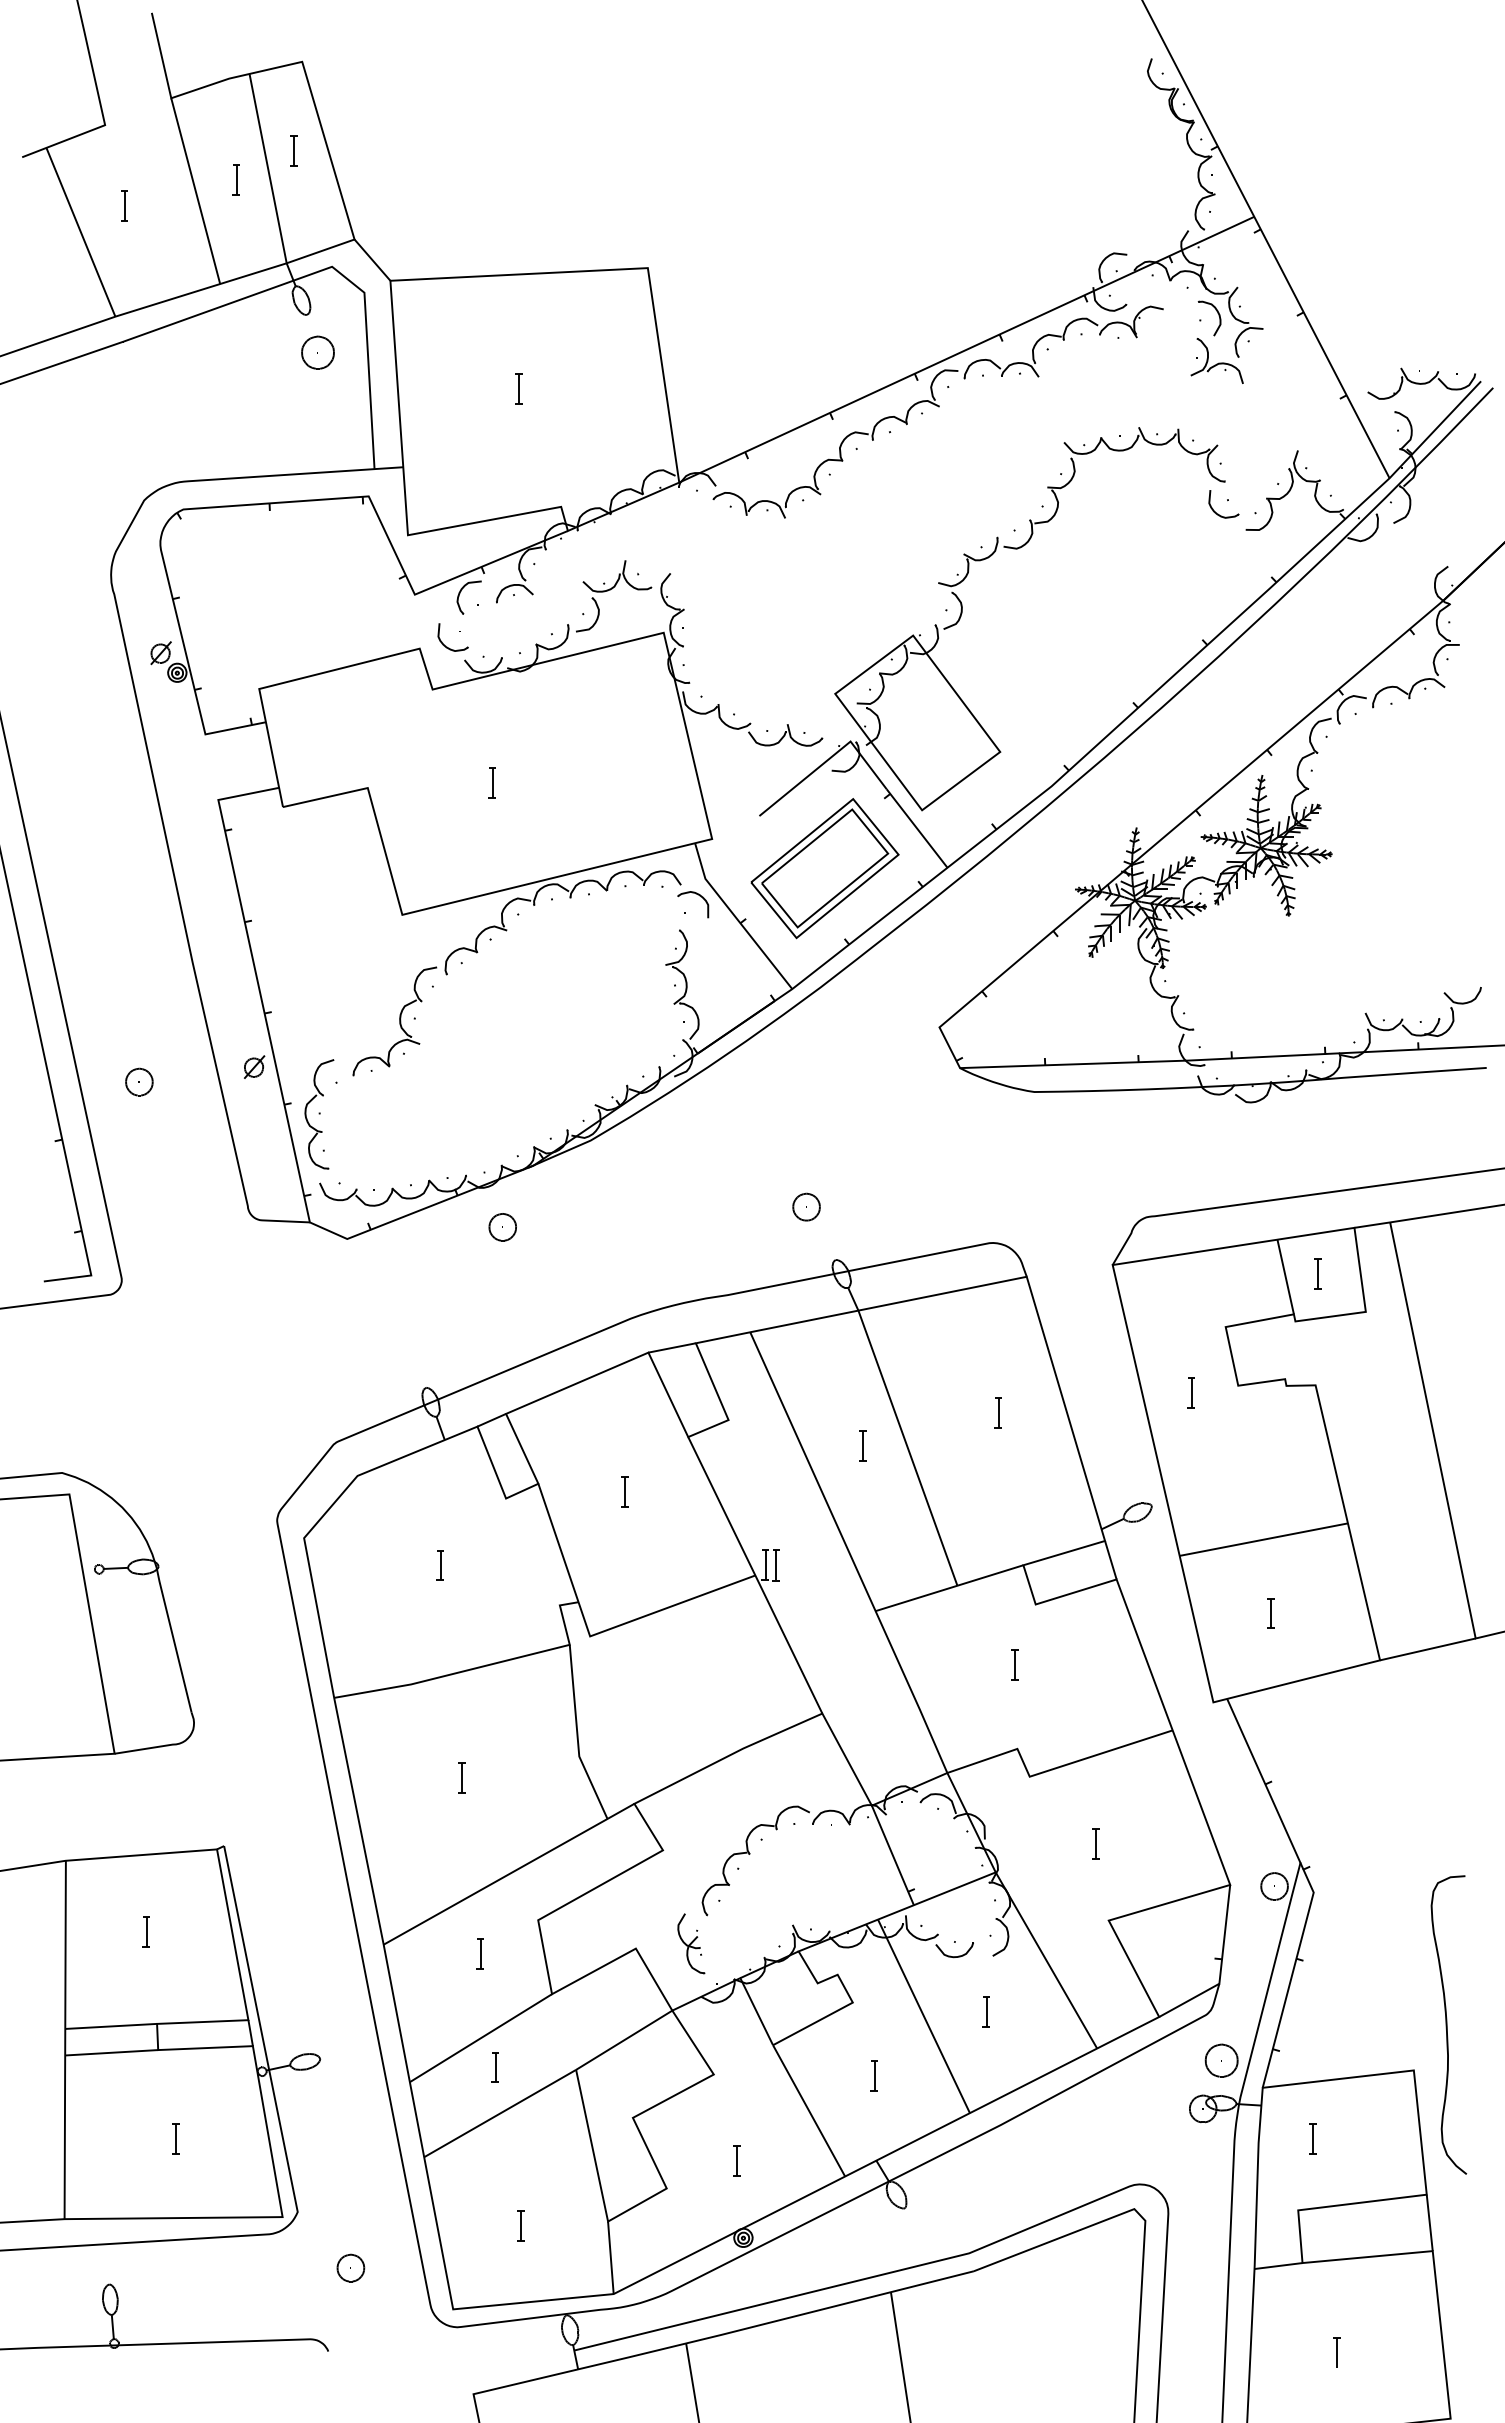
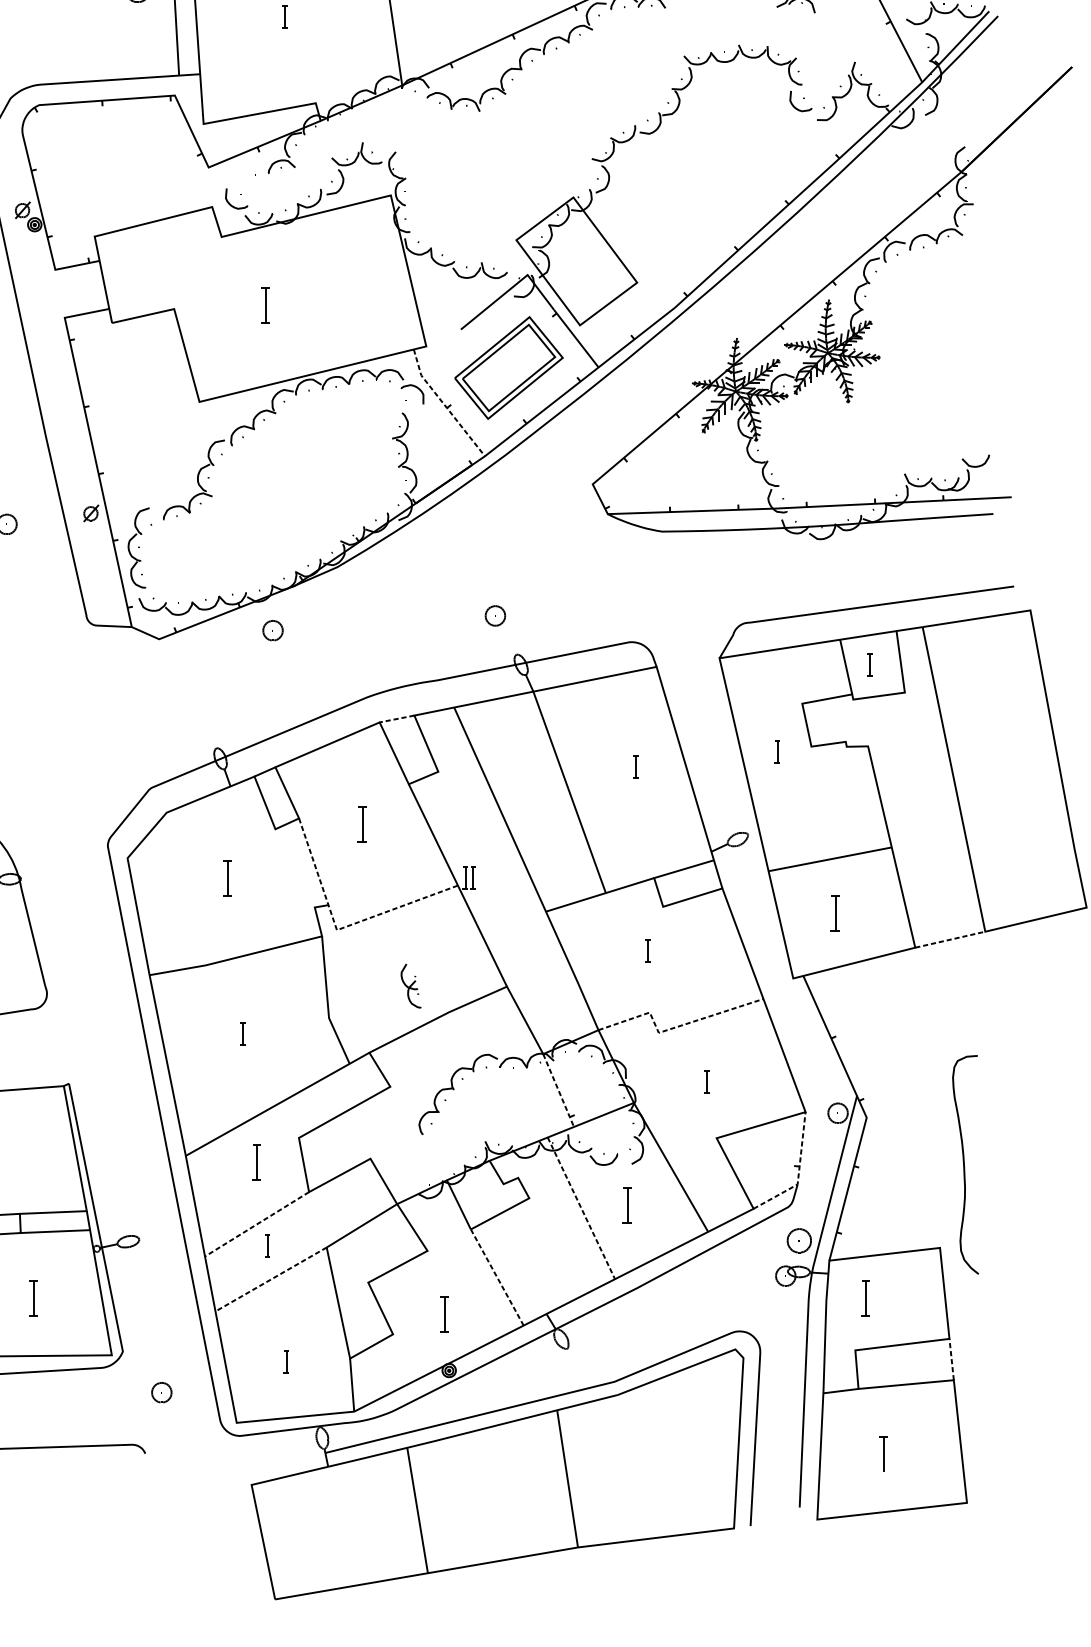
part: (460, 593) -> (242, 166), removed
part: (491, 782) -> (264, 305), size x1.6
line: (737, 919) -> (444, 405), solid -> dashed
line: (671, 1348) -> (396, 719), solid -> dashed
part: (862, 1445) -> (536, 790), removed
part: (624, 1491) -> (362, 824), size x1.6
part: (439, 1565) -> (226, 878), size x1.6
part: (1270, 1613) -> (835, 913), size x1.6
line: (596, 1634) -> (341, 928), solid -> dashed
line: (1428, 1649) -> (950, 939), solid -> dashed
line: (1050, 1769) -> (674, 1027), solid -> dashed
line: (893, 1856) -> (559, 1091), solid -> dashed
part: (145, 1931) -> (11, 1146), removed
part: (691, 1943) -> (411, 985), moved
part: (479, 1953) -> (255, 1162), size x1.6
line: (1221, 1968) -> (799, 1173), solid -> dashed
part: (985, 2011) -> (626, 1204), size x1.6
line: (924, 2016) -> (581, 1208), solid -> dashed
curve: (1447, 2024) -> (964, 1164), moved
line: (480, 2038) -> (256, 1224), solid -> dashed
part: (873, 2075) -> (544, 1251), removed
line: (809, 2111) -> (497, 1277), solid -> dashed
line: (499, 2114) -> (270, 1280), solid -> dashed
part: (175, 2138) -> (33, 1297), size x1.6
part: (1312, 2138) -> (865, 1297), size x1.6
part: (736, 2160) -> (444, 1313), size x1.6
line: (1429, 2222) -> (951, 1359), solid -> dashed
part: (1336, 2352) -> (883, 1454), size x1.6

